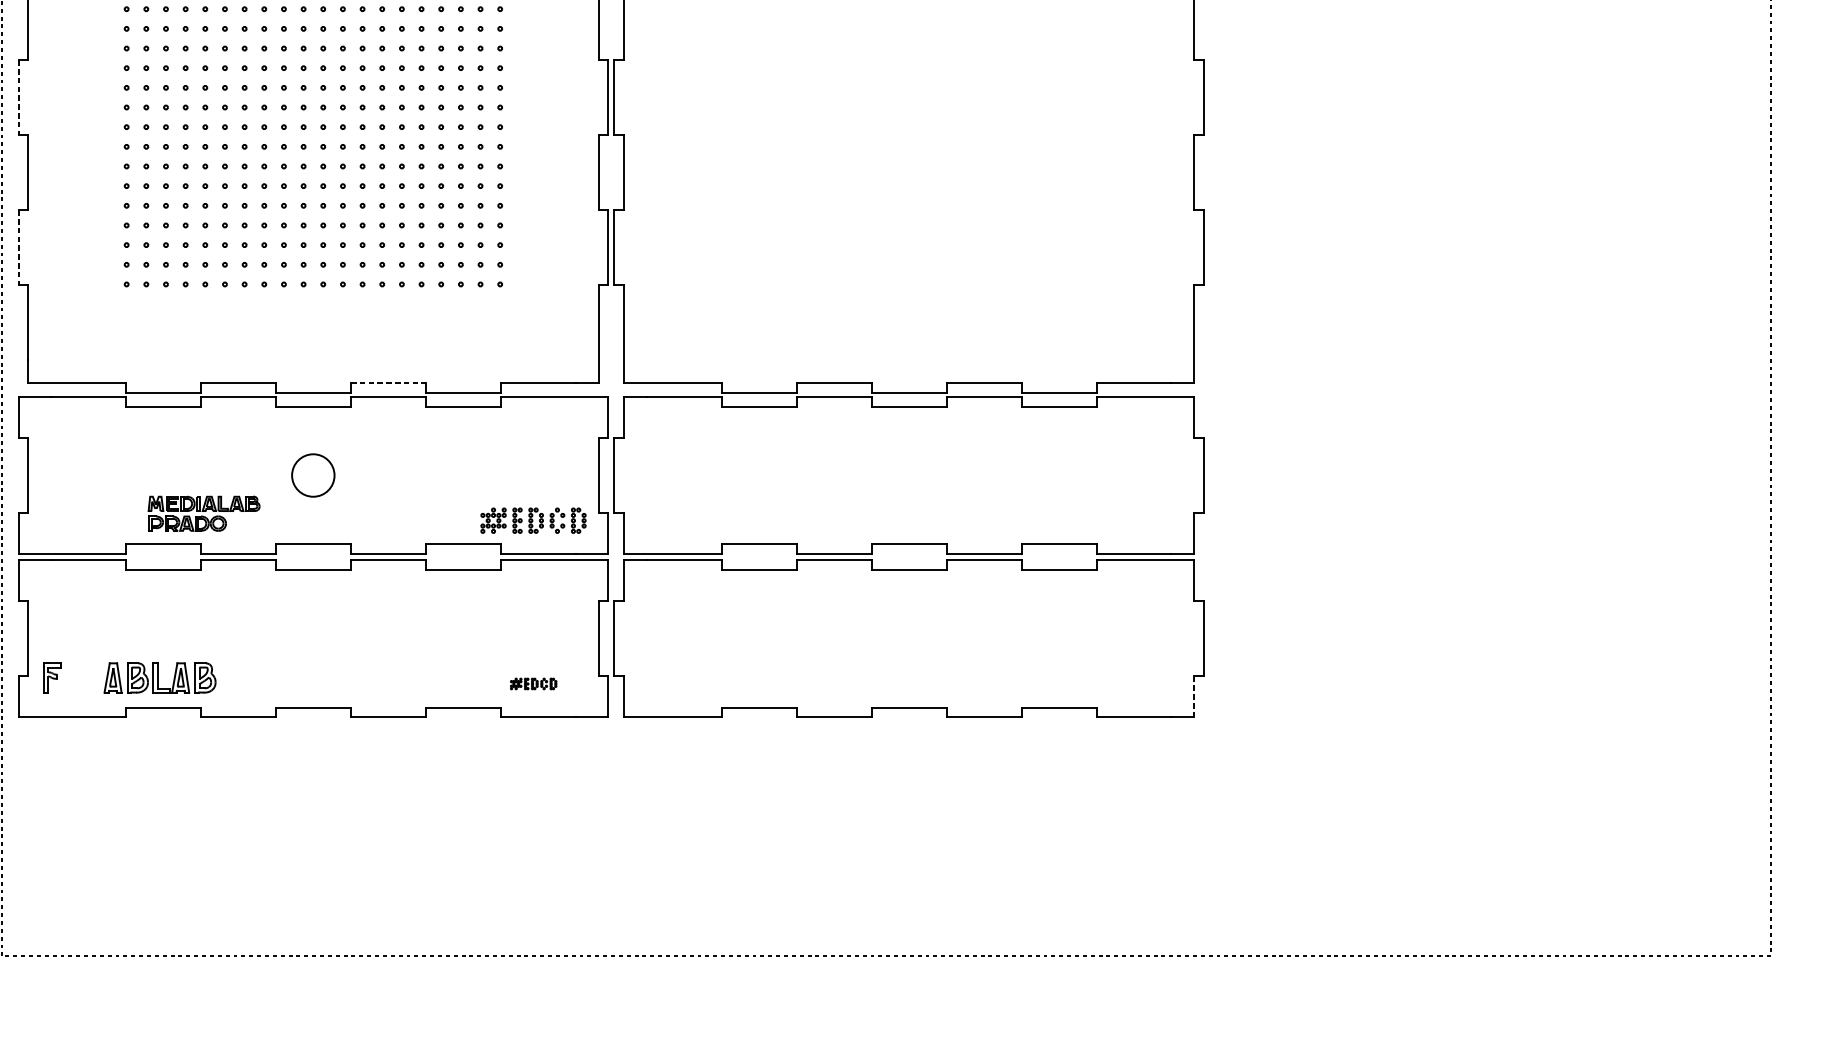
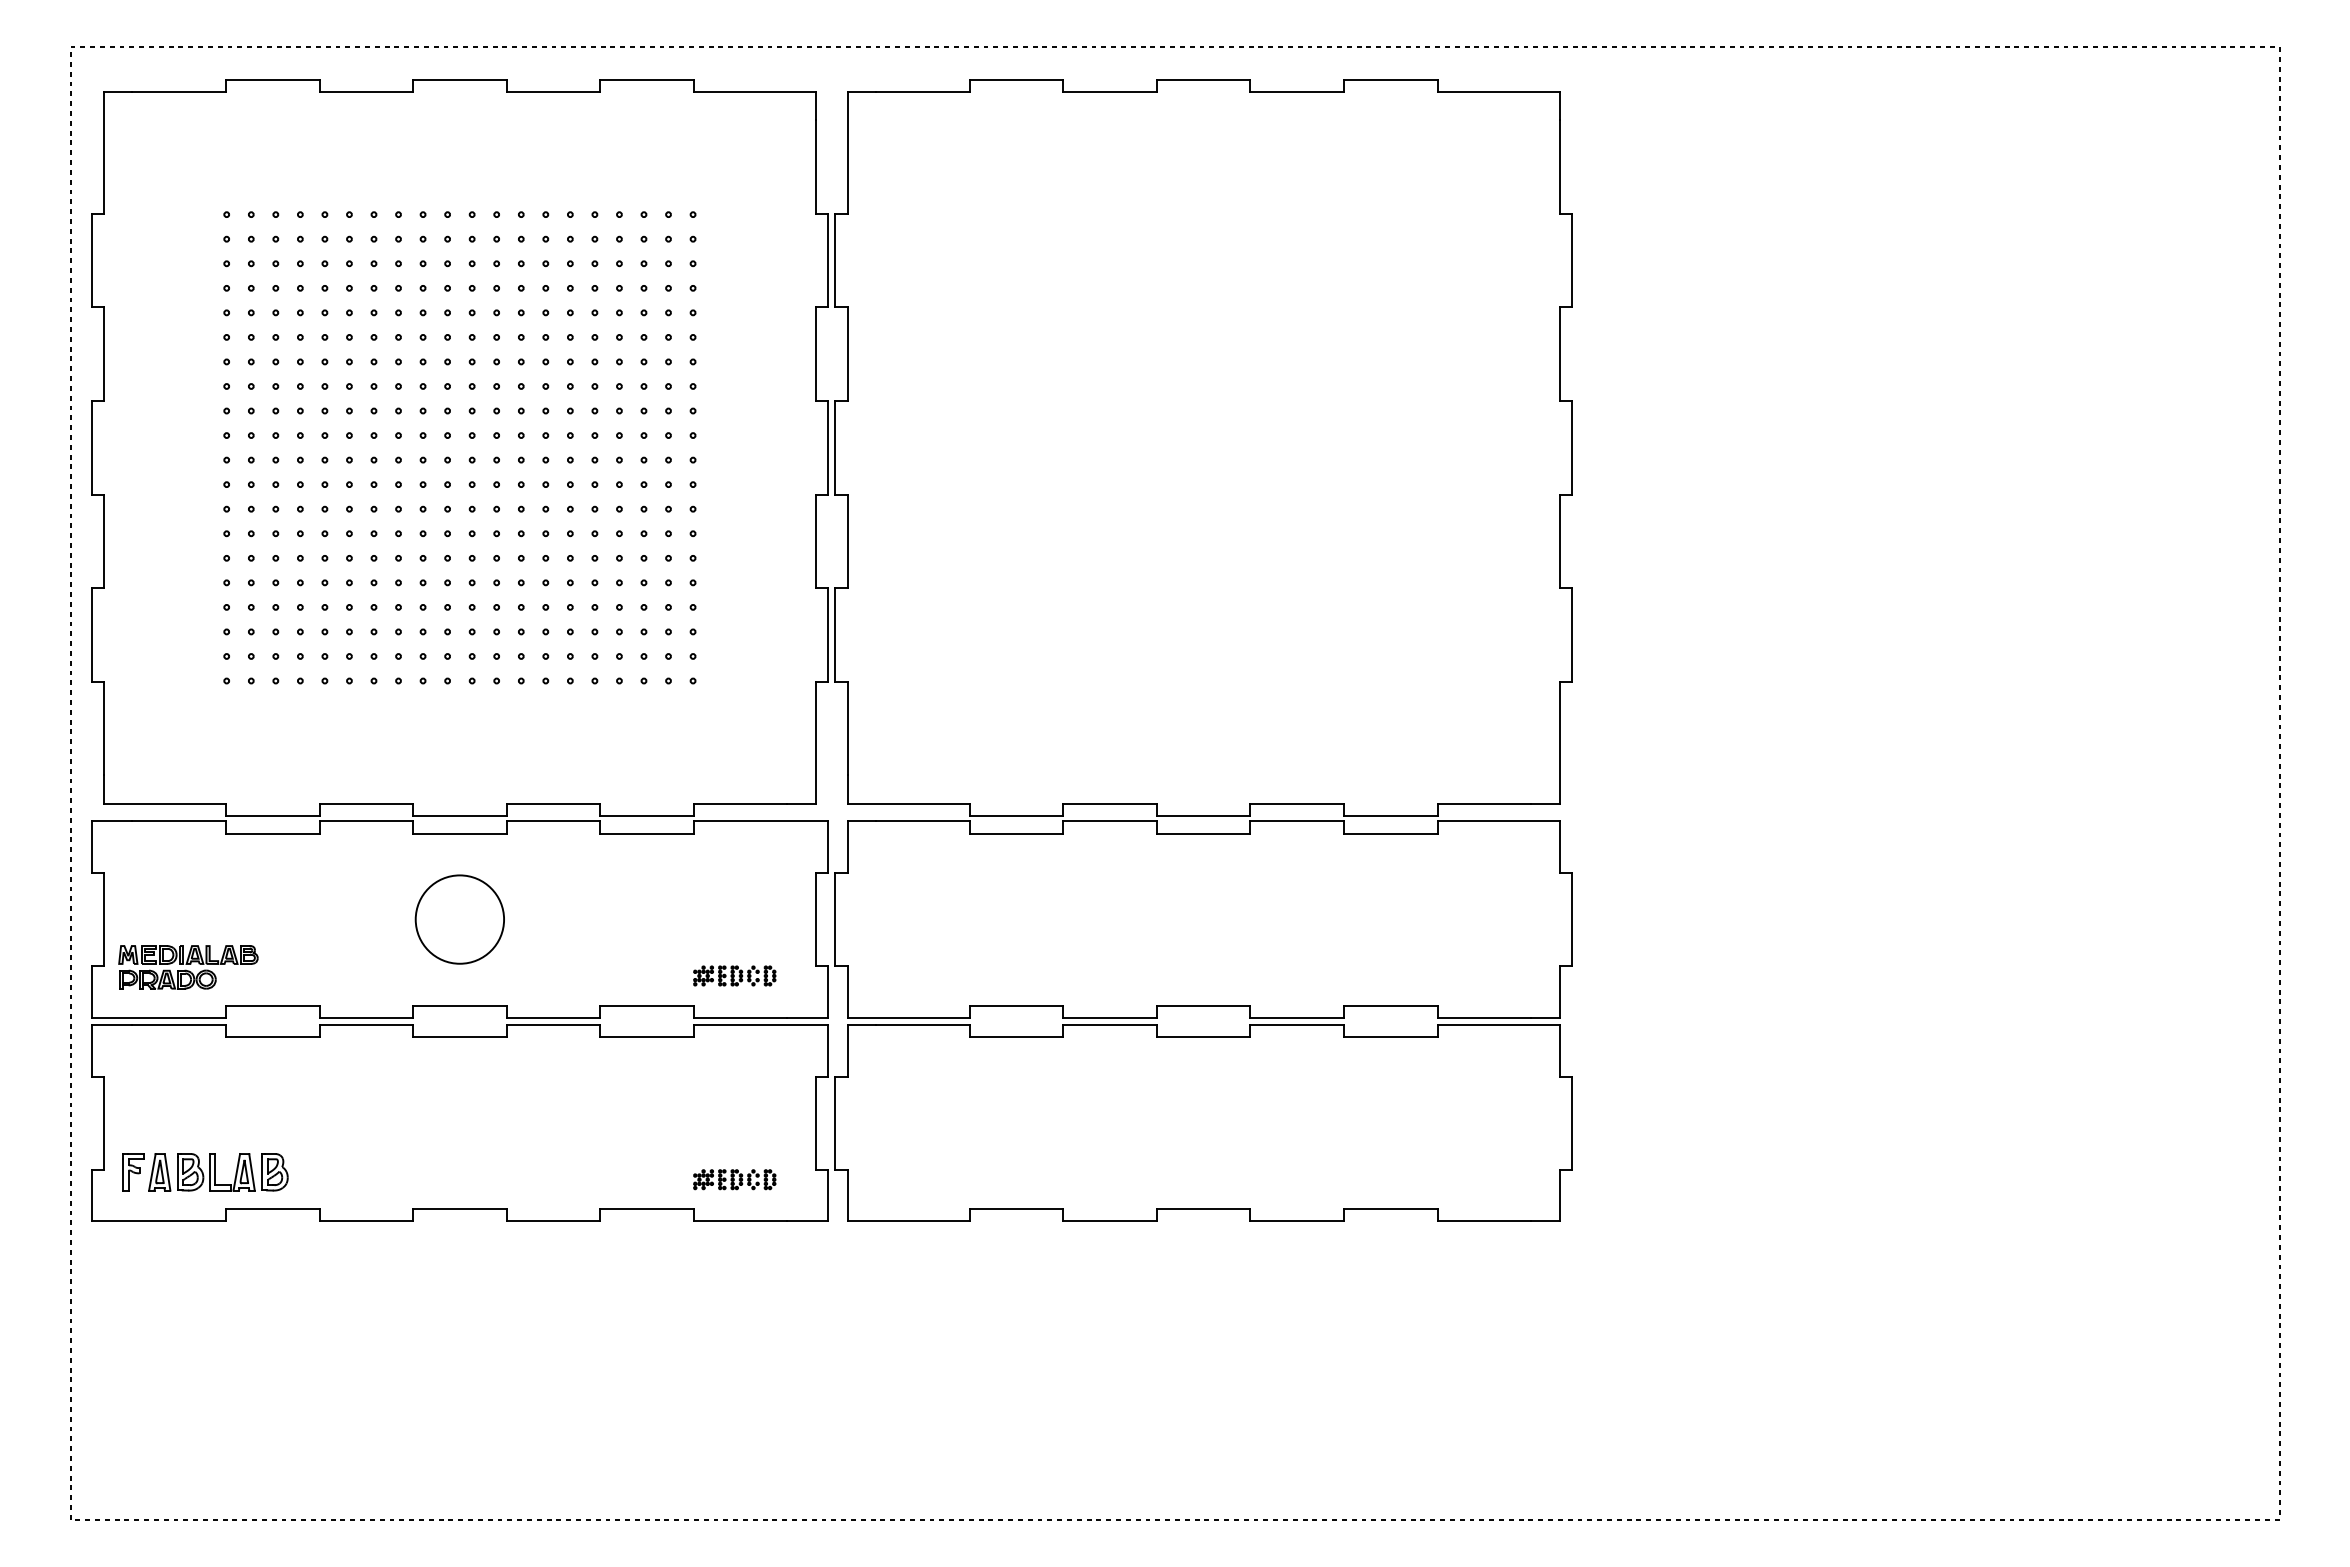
line: (18, 97) -> (91, 447), dashed -> solid
line: (18, 247) -> (91, 634), dashed -> solid
line: (388, 382) -> (553, 803), dashed -> solid
circle: (313, 475) -> (459, 919), size x1.67
part: (204, 513) -> (188, 967), moved
part: (533, 520) -> (734, 975), size x0.62
part: (160, 678) -> (218, 1172), moved
part: (533, 683) -> (734, 1179), size x1.43
line: (1194, 696) -> (1559, 1195), dashed -> solid

